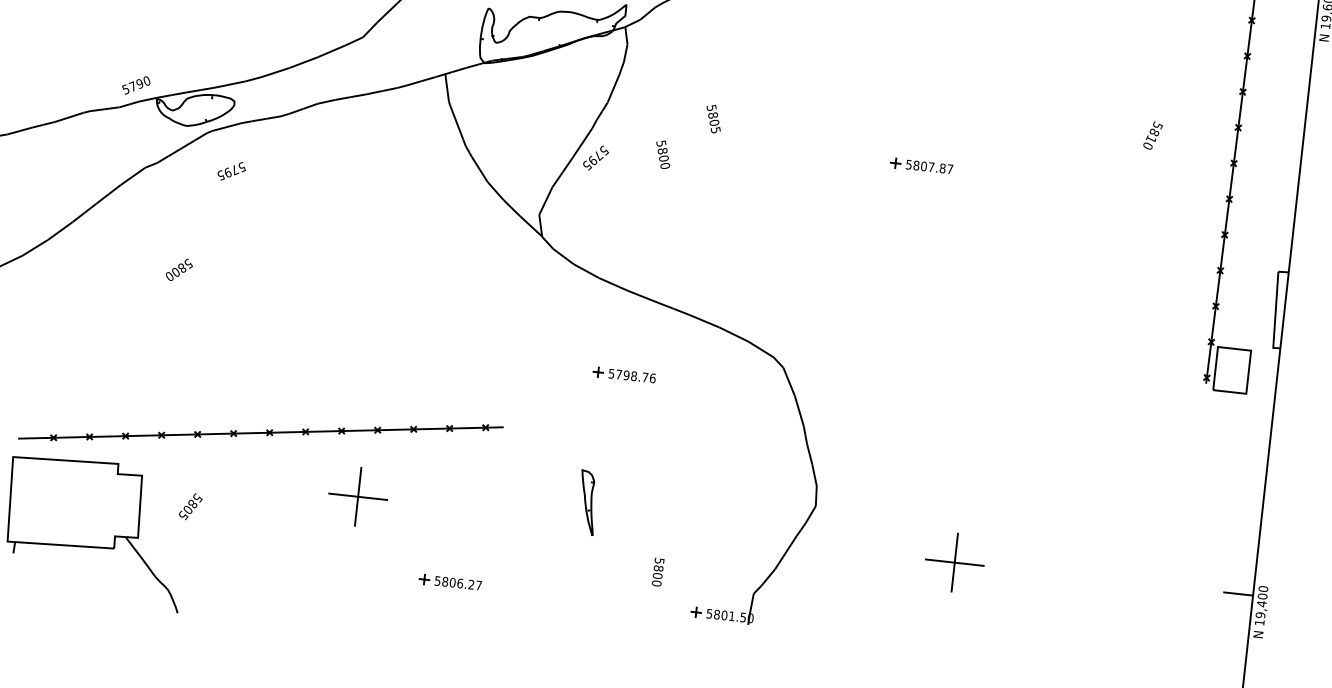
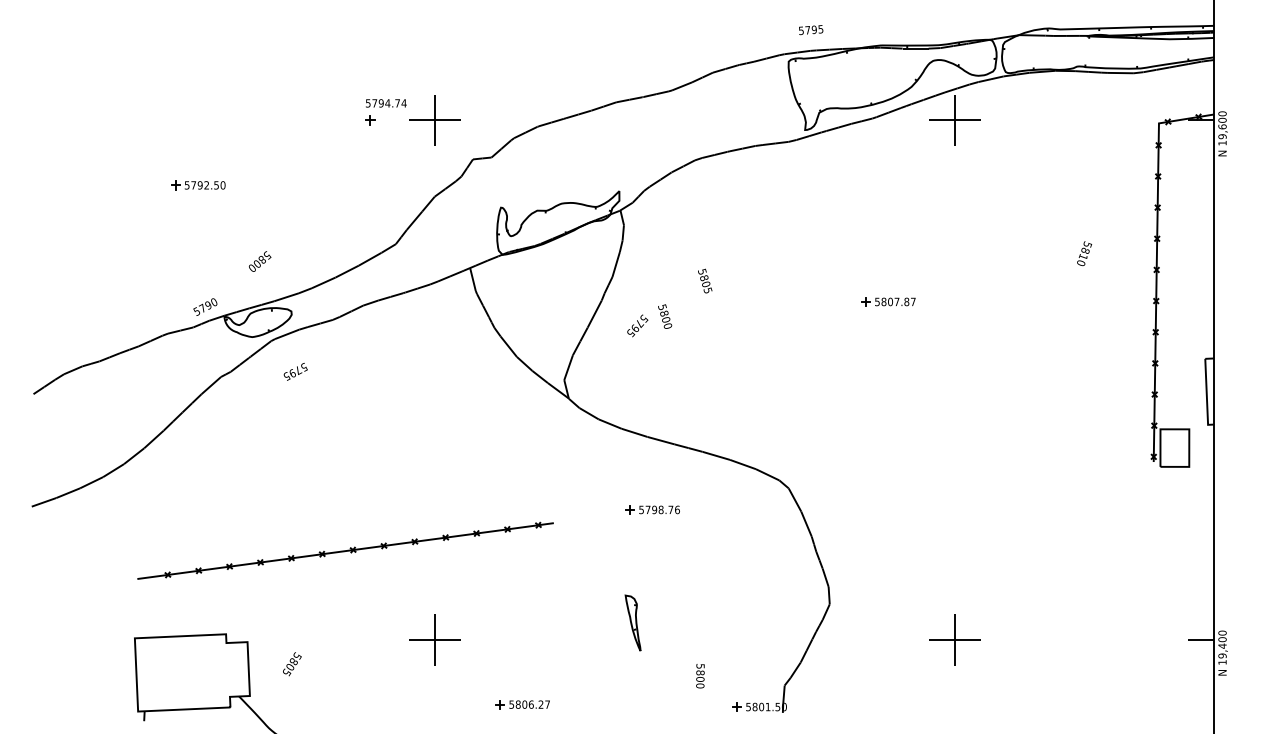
text: (595, 157) -> (637, 325), moved
text: (179, 269) -> (260, 261), moved
part: (260, 432) -> (345, 550), moved

